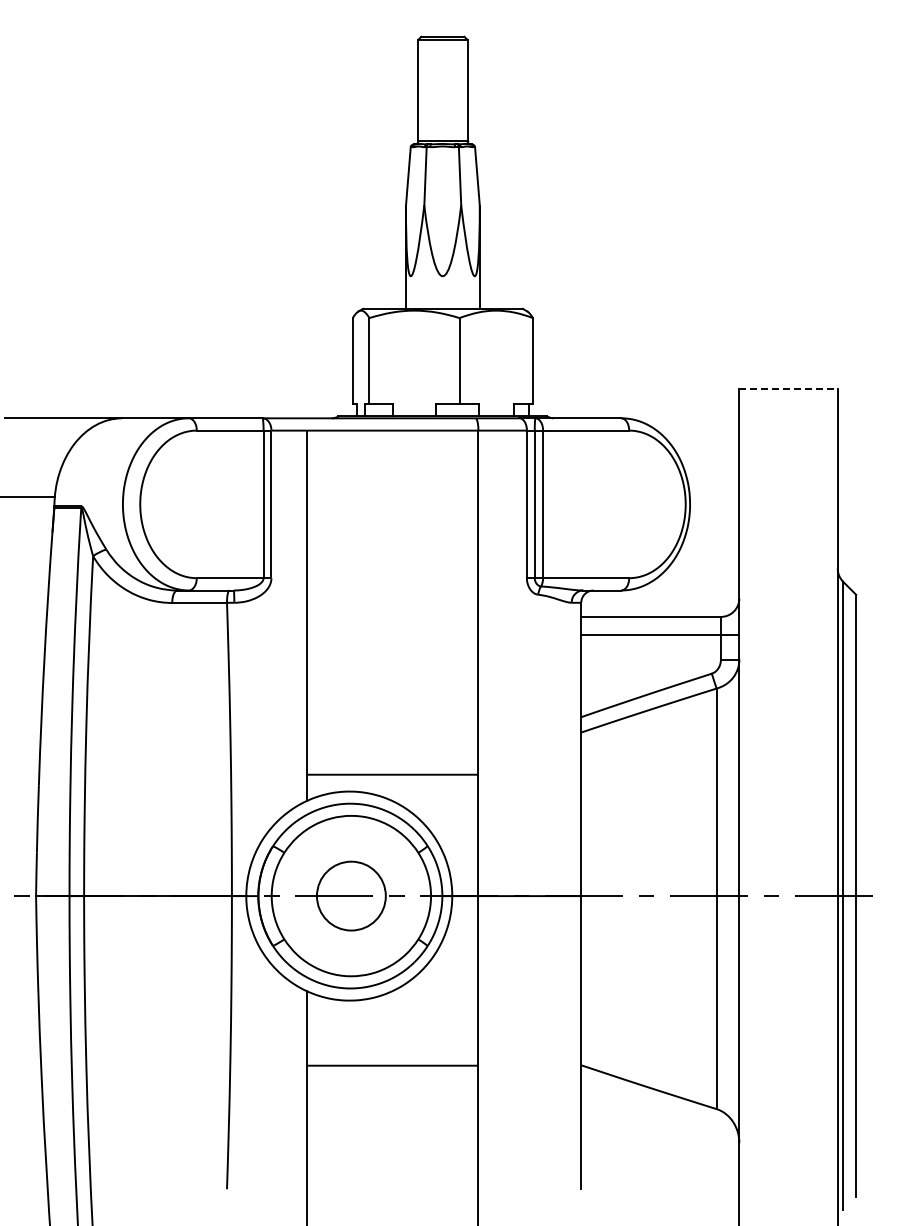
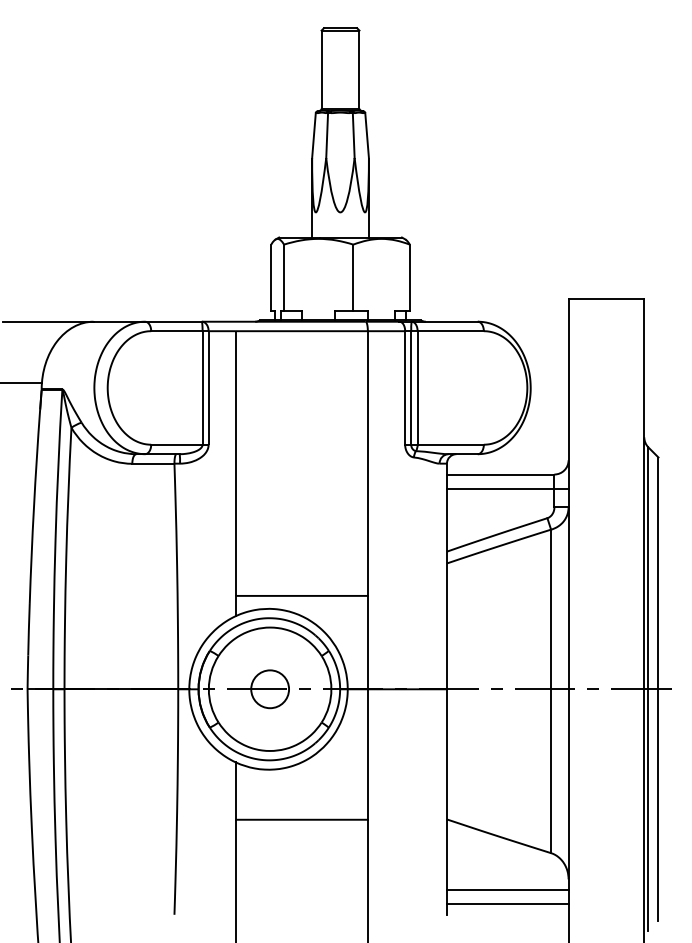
line: (789, 388) -> (607, 298), dashed -> solid
circle: (351, 895) -> (270, 688), size x0.71
line: (660, 1156) -> (507, 889), added
line: (660, 1175) -> (507, 904), added

